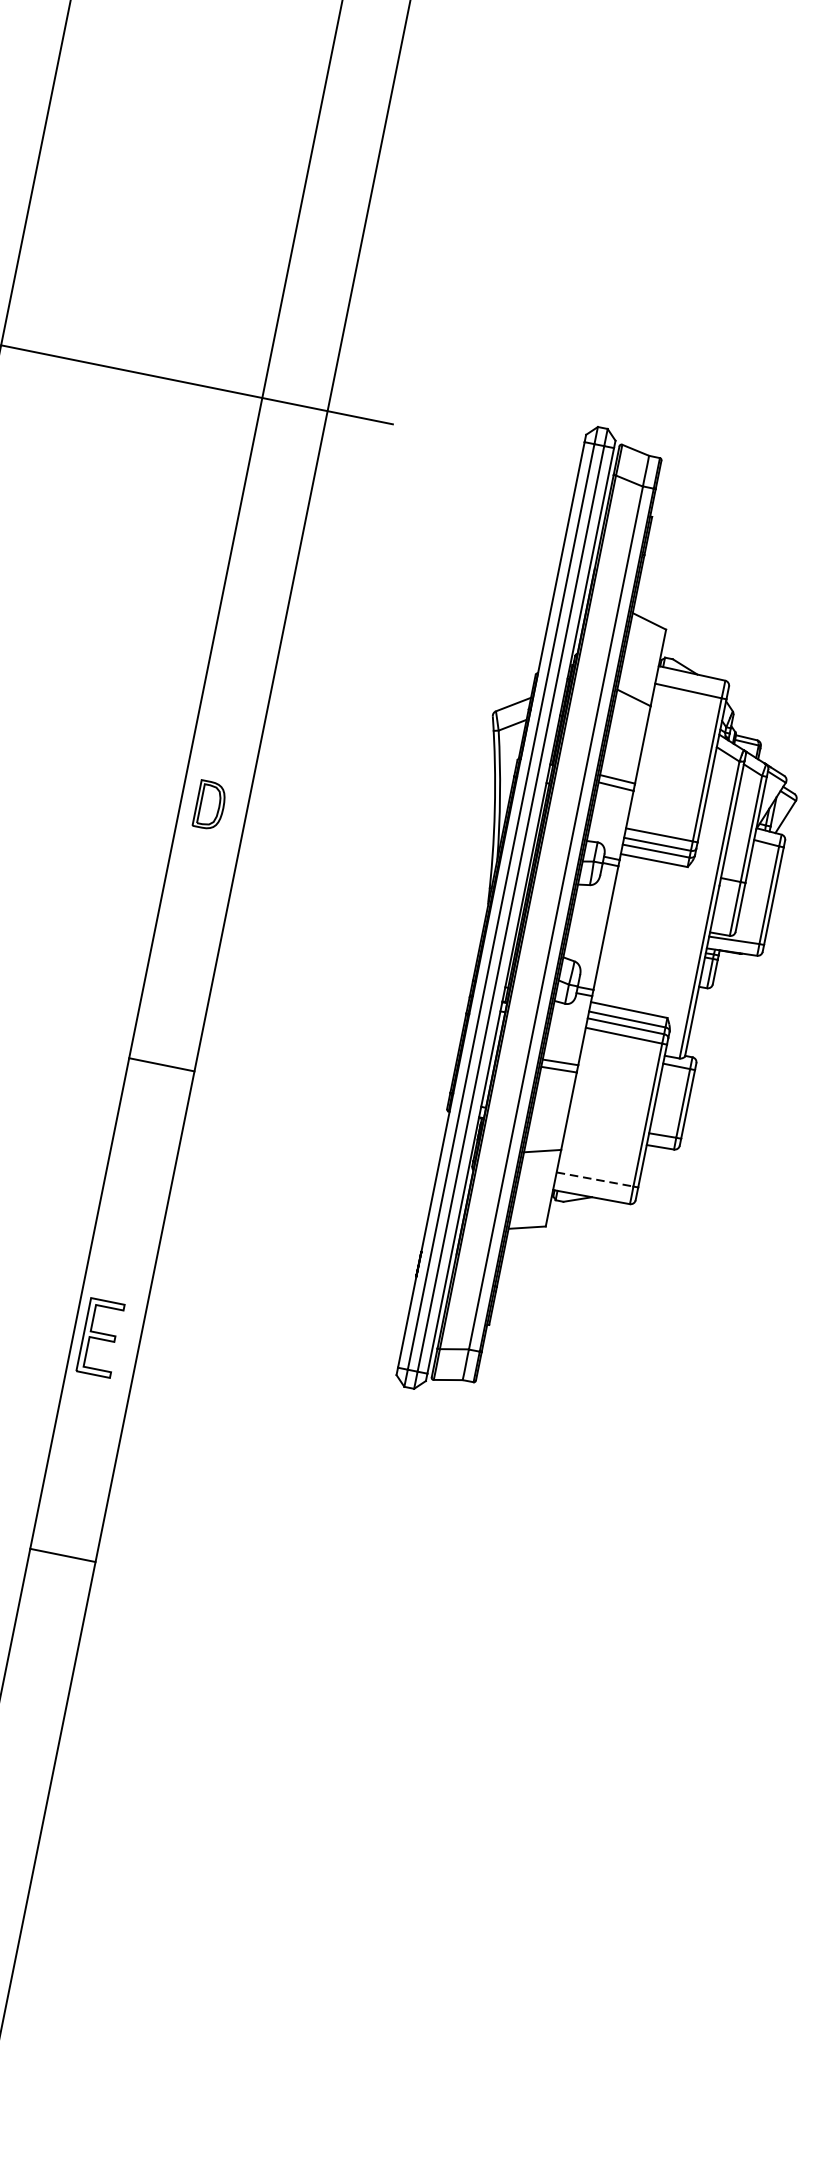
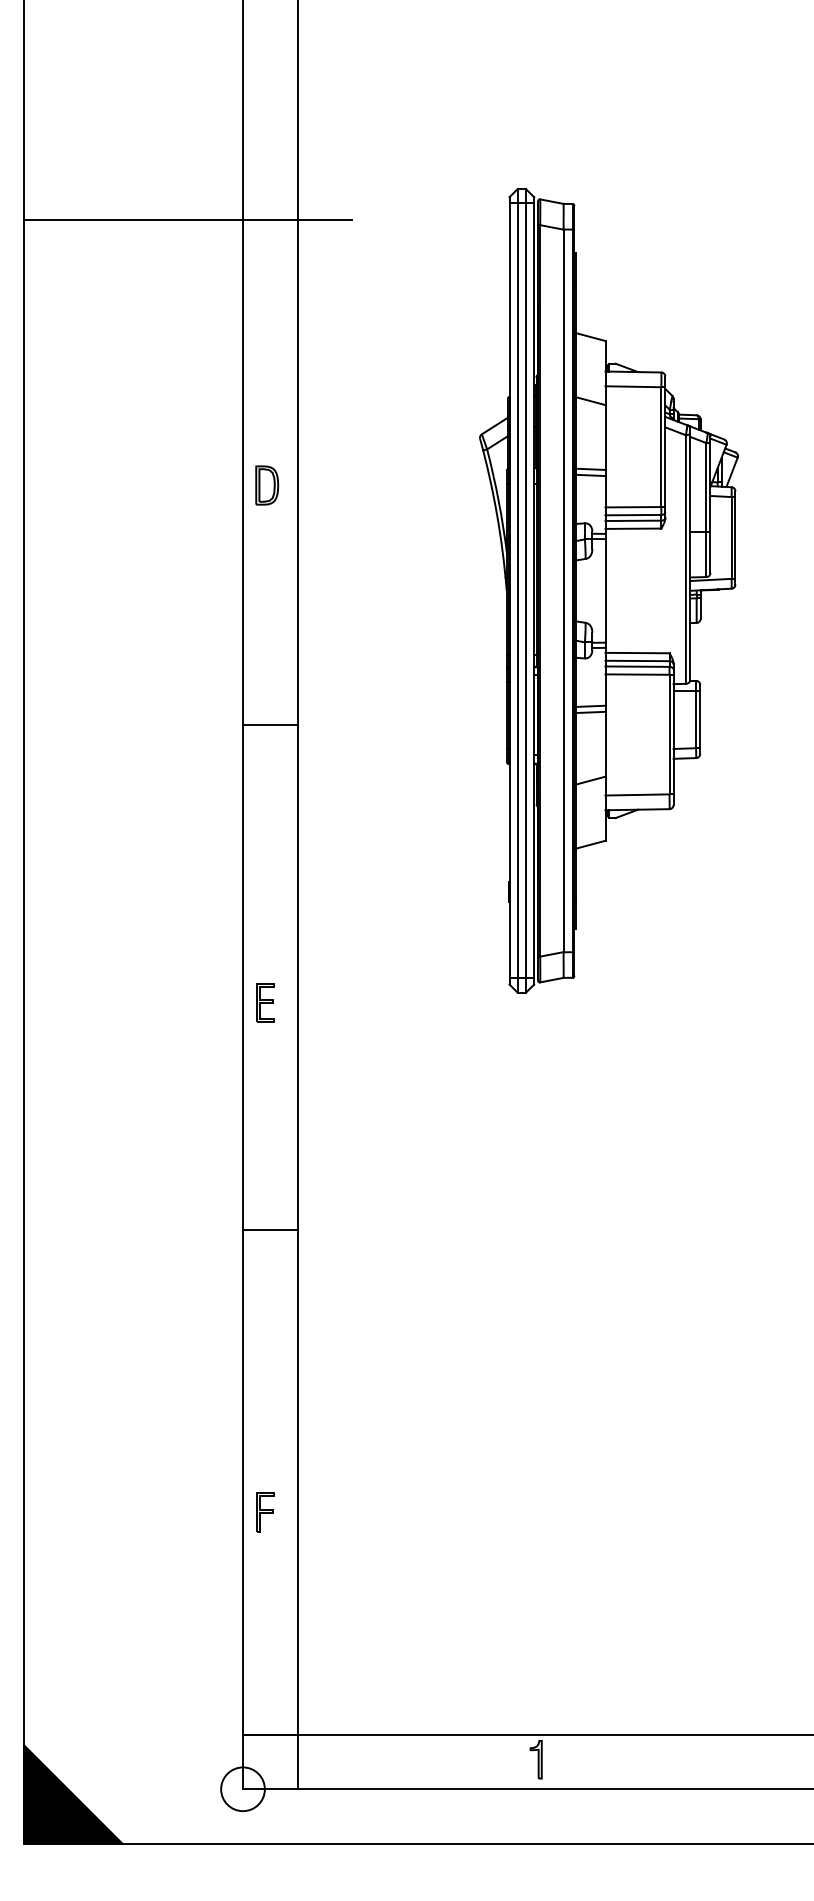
part: (210, 805) -> (267, 485), moved
line: (162, 1064) -> (270, 724), moved
line: (596, 1179) -> (638, 794), dashed -> solid
part: (100, 1337) -> (265, 1002), size x0.62
line: (63, 1555) -> (270, 1229), moved

